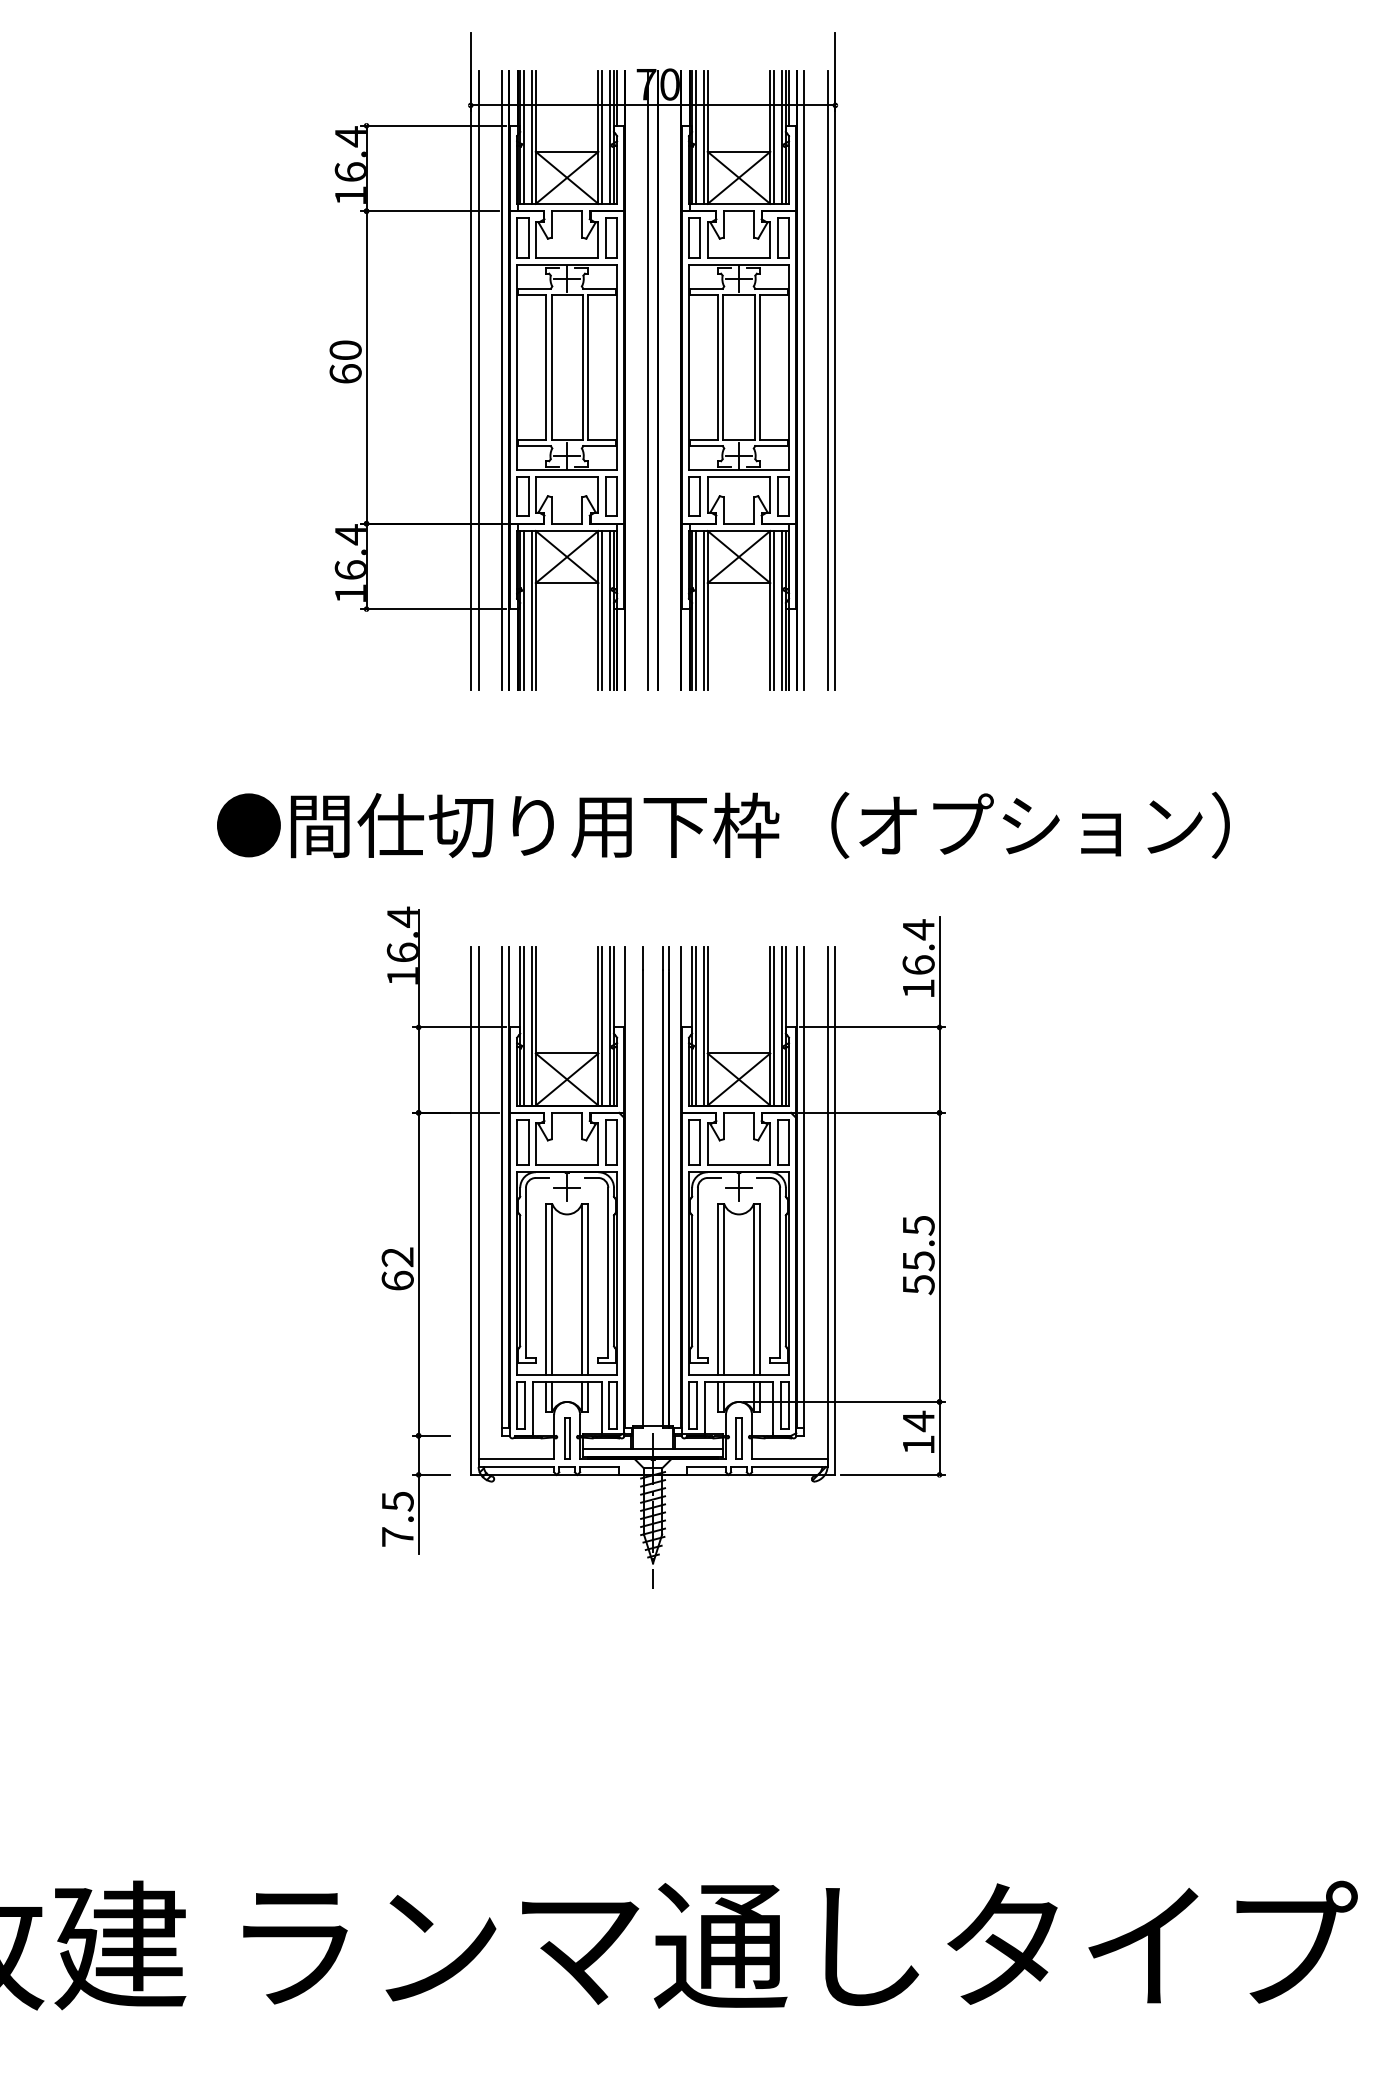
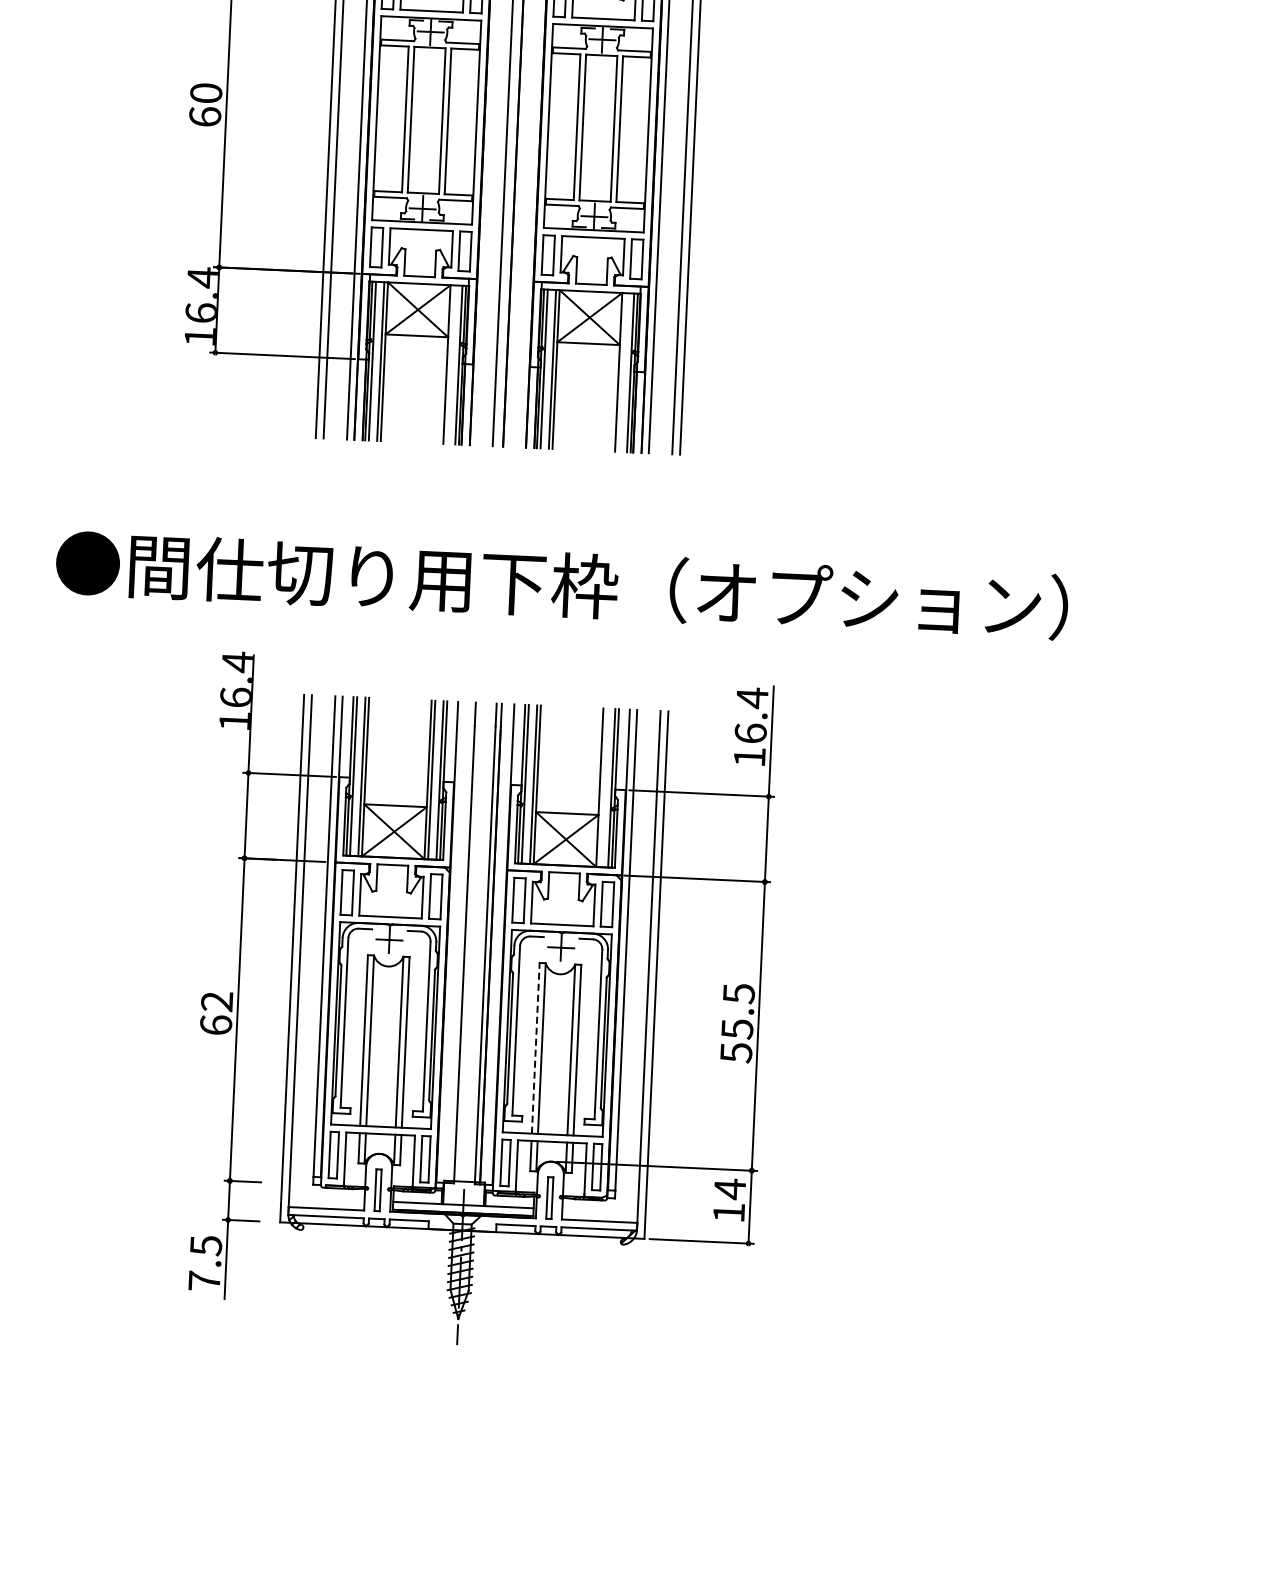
line: (602, 610) -> (451, 364), removed
line: (773, 610) -> (621, 372), removed
line: (773, 1025) -> (603, 787), removed
line: (718, 1288) -> (536, 1047), solid -> dashed

